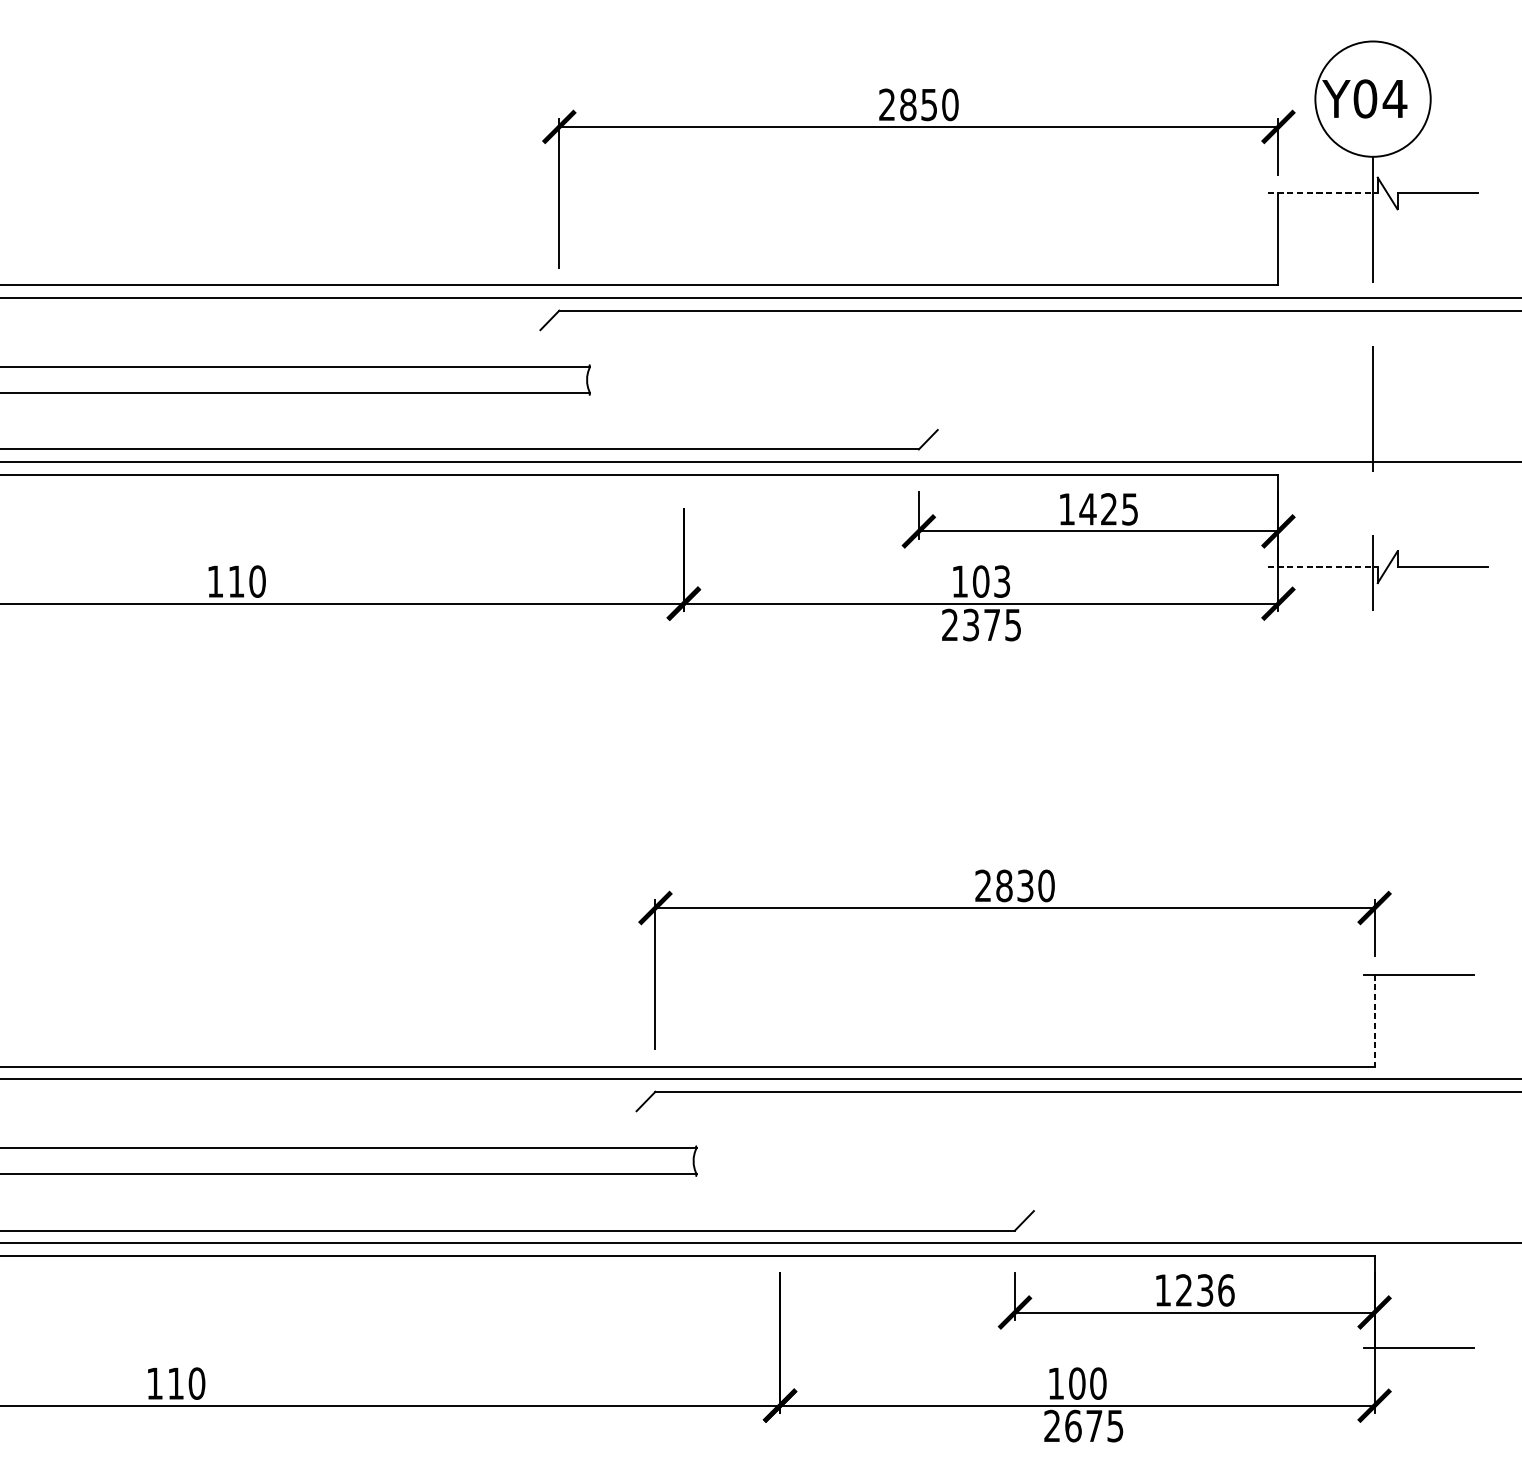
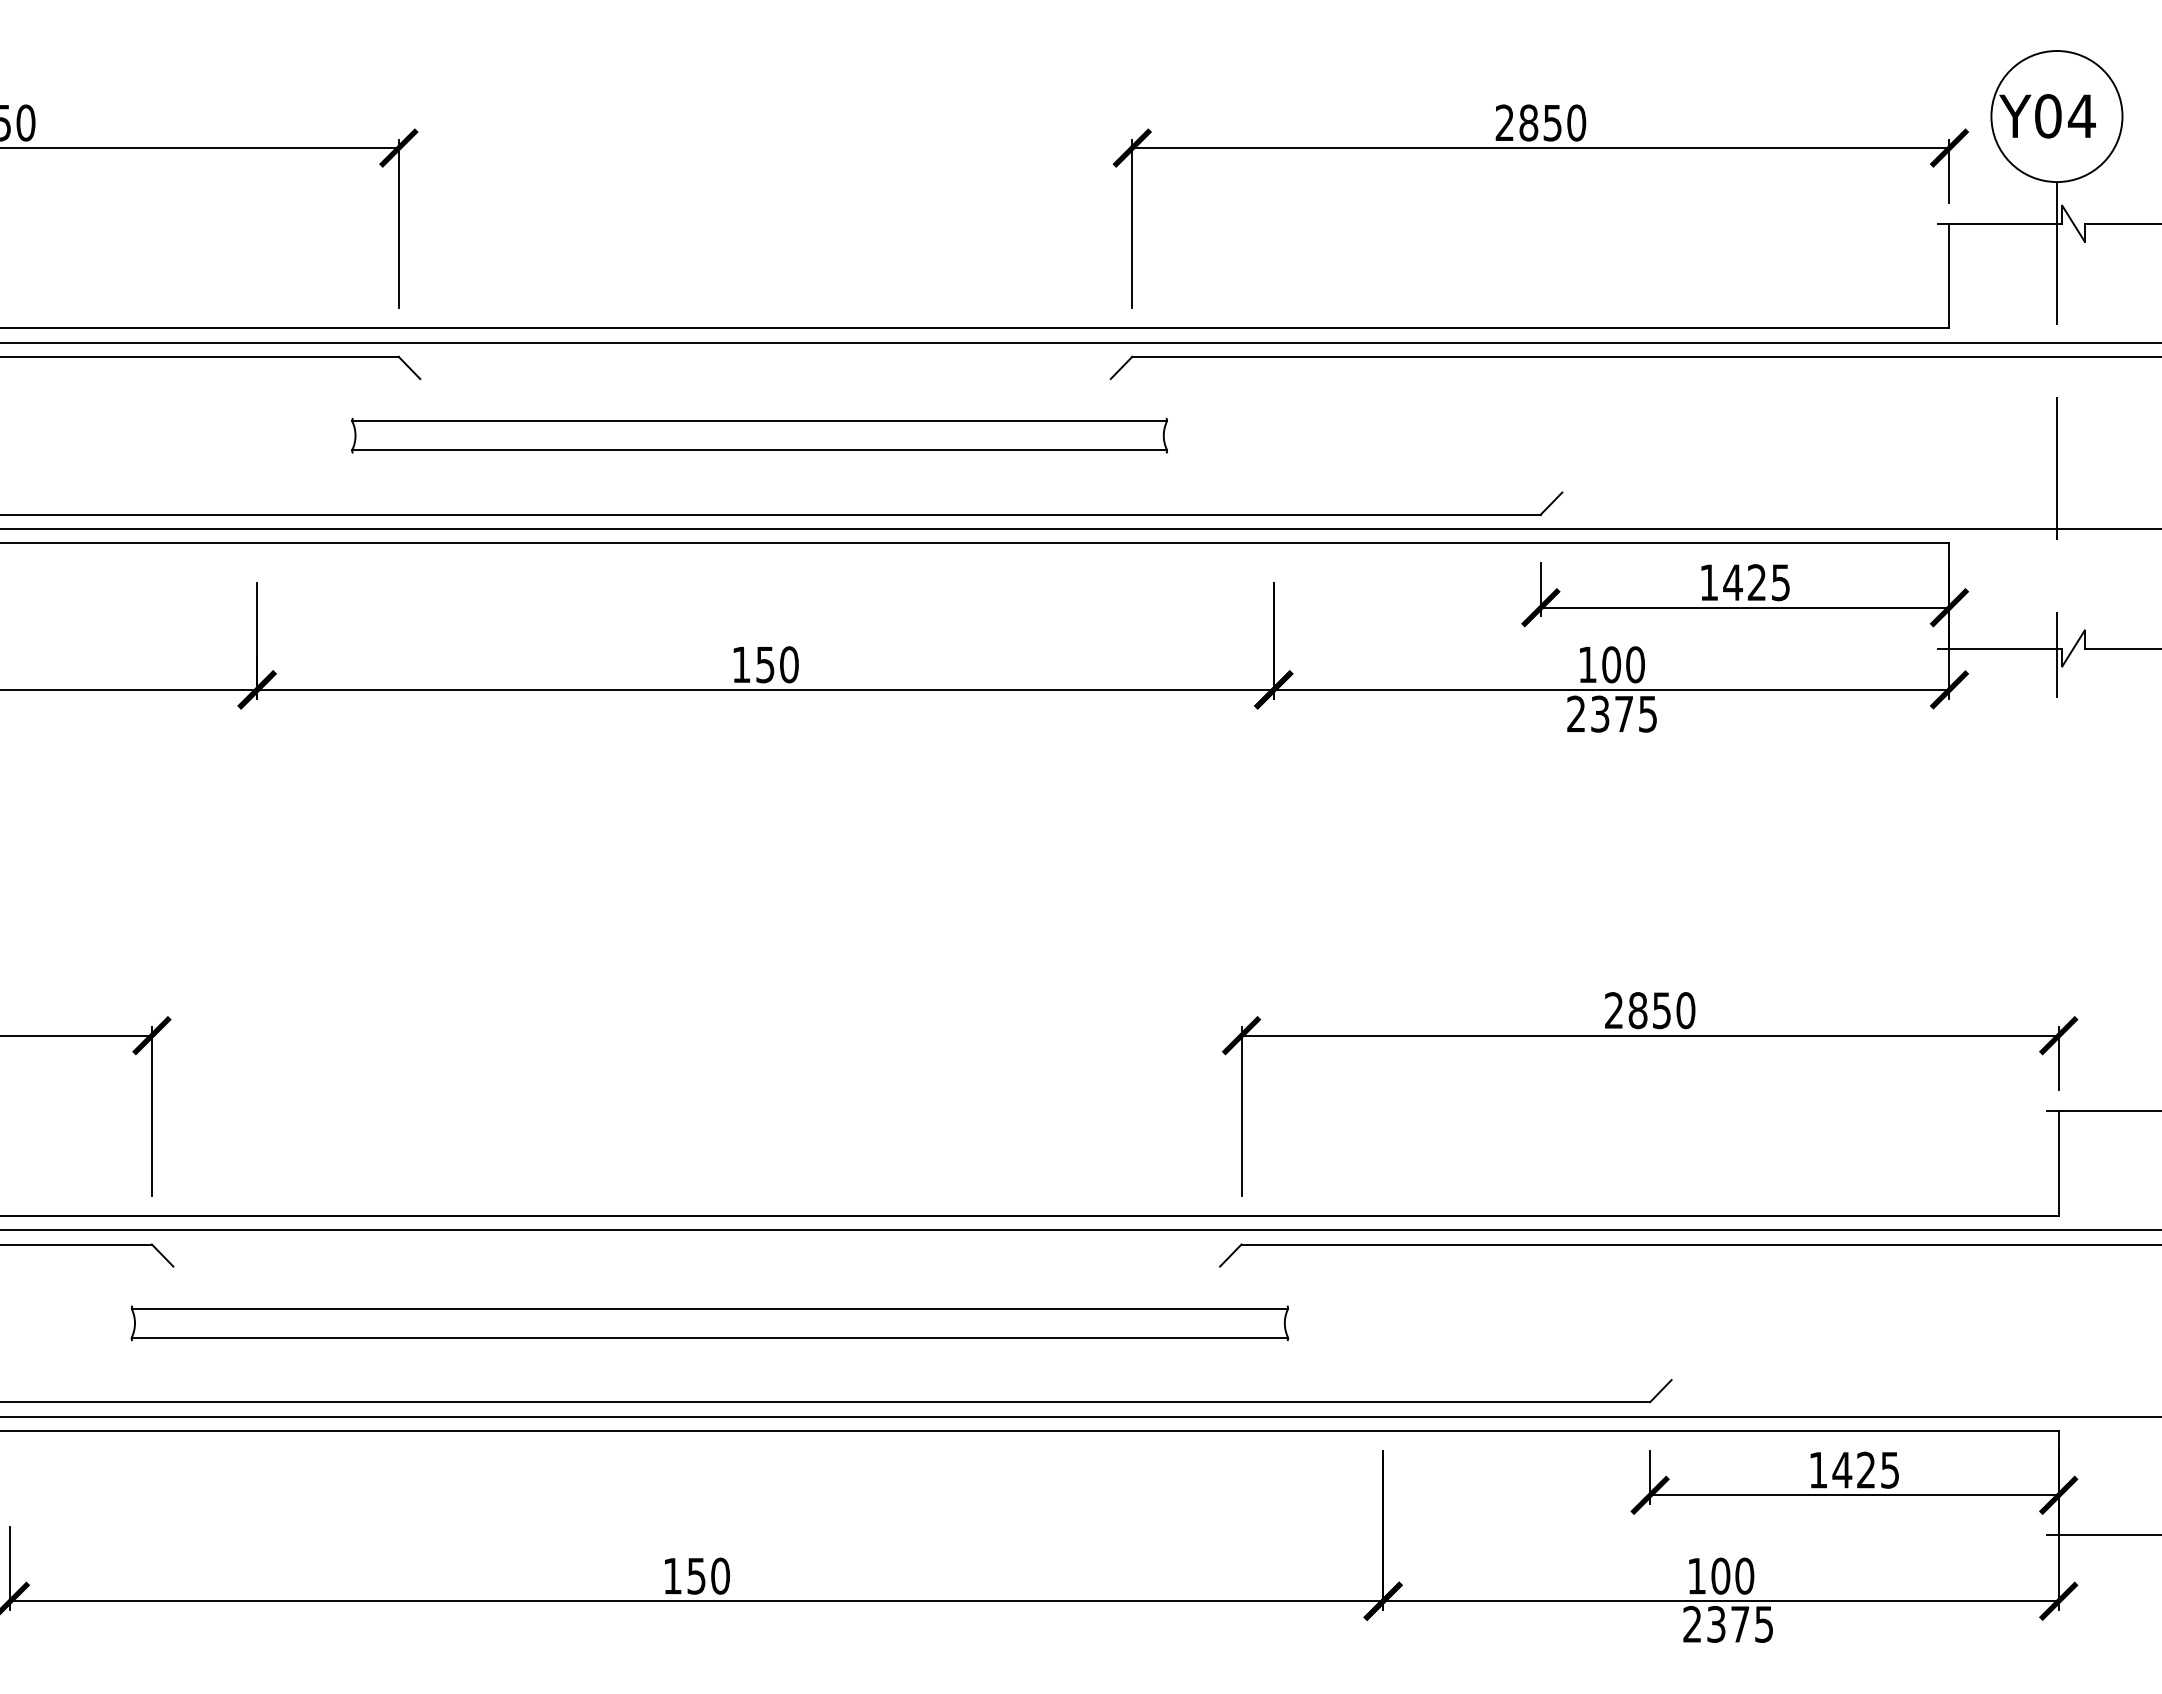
line: (1323, 193) -> (2000, 223), dashed -> solid
line: (1323, 567) -> (2000, 648), dashed -> solid
text: (236, 581) -> (765, 664), 110 -> 150
text: (1002, 581) -> (1635, 664), 103 -> 100
text: (1025, 885) -> (1661, 1010), 2830 -> 2850
line: (1374, 1021) -> (2058, 1164), dashed -> solid
text: (1204, 1289) -> (1865, 1469), 1236 -> 1425
text: (175, 1383) -> (696, 1576), 110 -> 150
text: (1073, 1425) -> (1716, 1623), 2675 -> 2375

